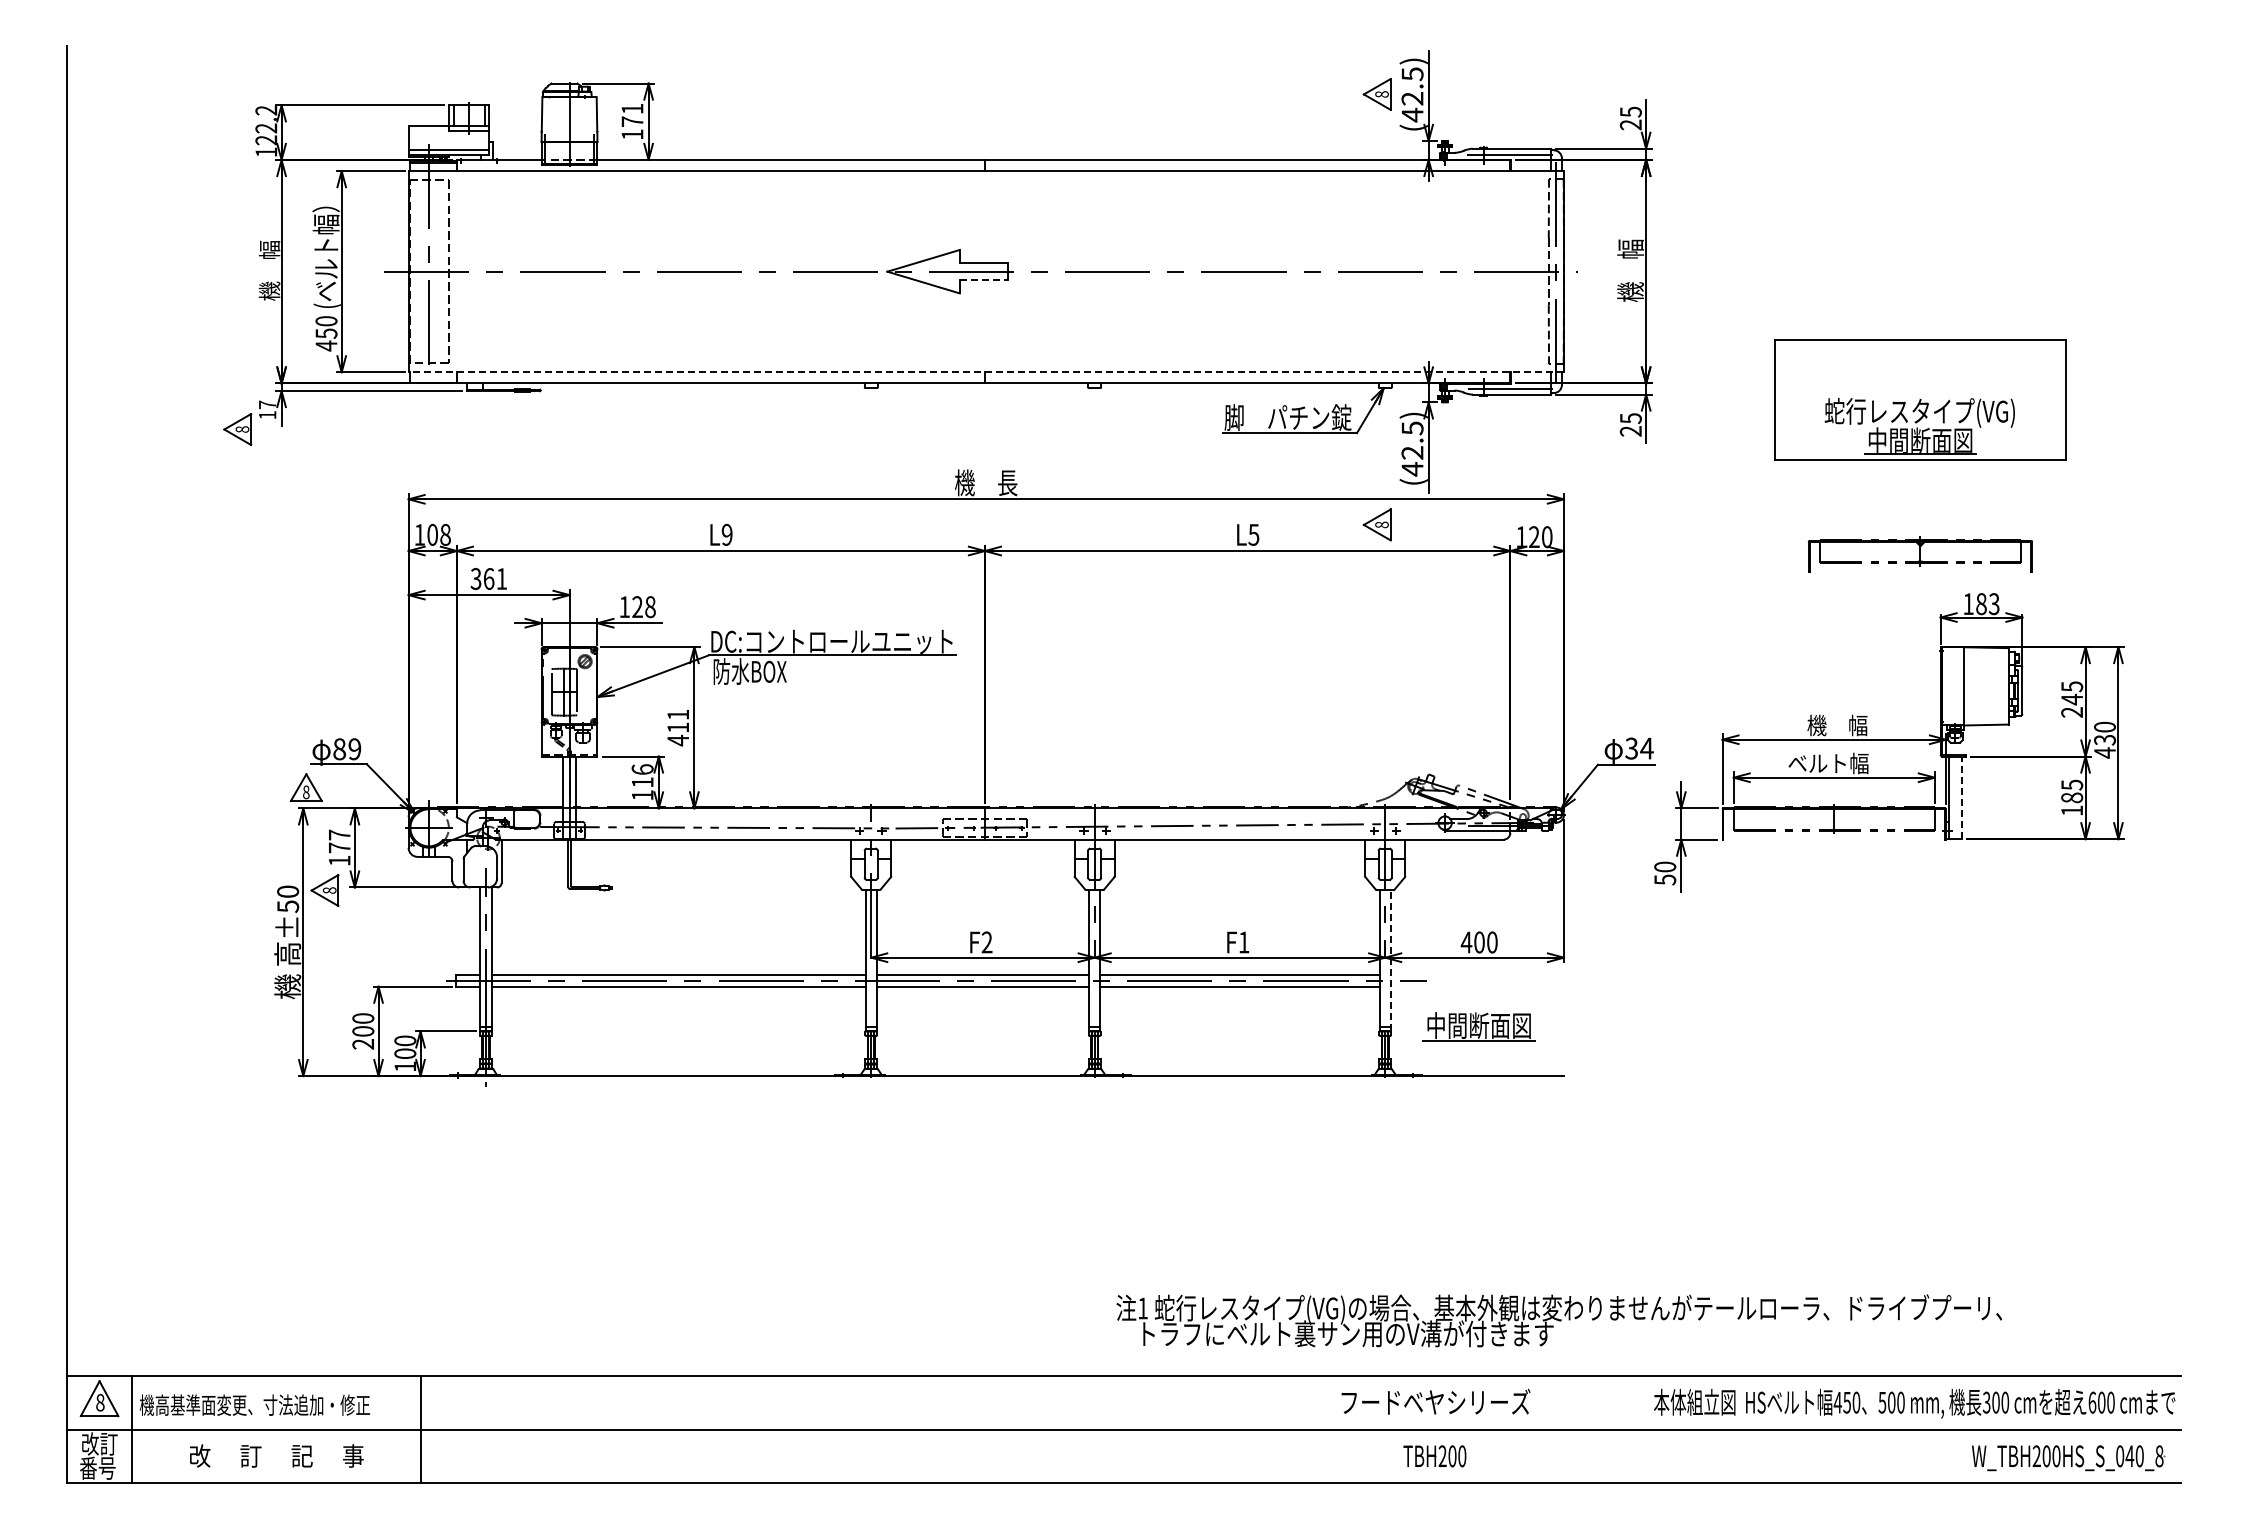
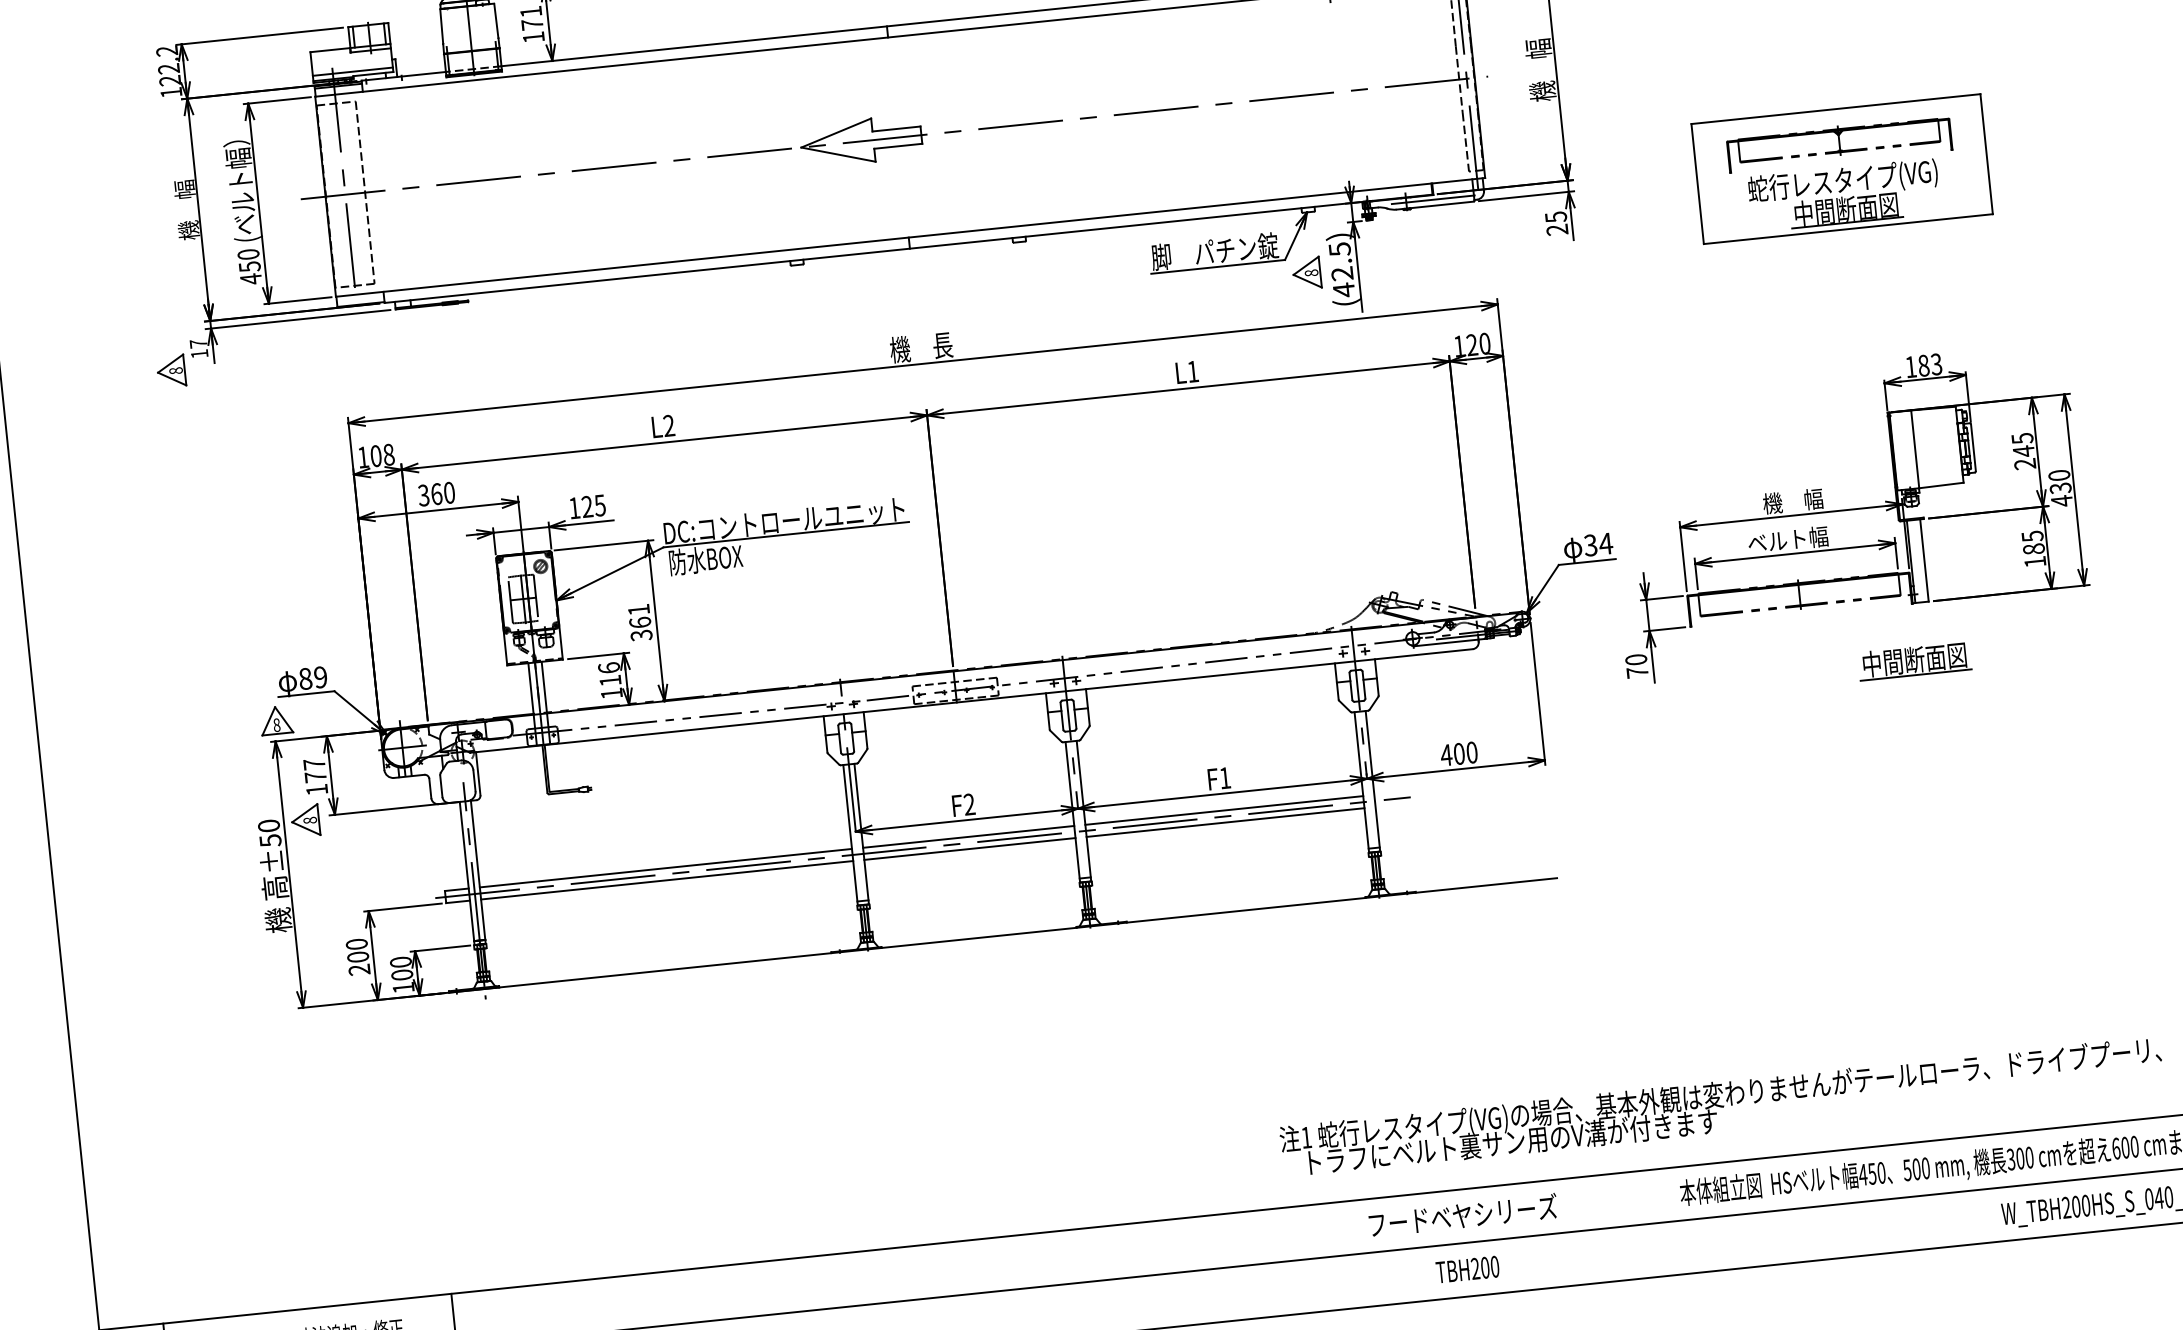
line: (984, 280) -> (898, 146), dashed -> solid
line: (986, 372) -> (910, 237), dashed -> solid
part: (1376, 524) -> (1306, 273), moved
text: (726, 534) -> (668, 425), L9 -> L2
text: (1253, 534) -> (1192, 371), L5 -> L1
part: (1919, 554) -> (1838, 143), moved
text: (501, 578) -> (449, 492), 361 -> 360
text: (650, 607) -> (600, 505), 128 -> 125
text: (678, 734) -> (641, 629), 411 -> 361
line: (1962, 797) -> (1924, 560), dashed -> solid
text: (1665, 879) -> (1637, 672), 50 -> 70
line: (1390, 960) -> (1372, 781), dashed -> solid
part: (1478, 1026) -> (1914, 660), moved
text: (1558, 1320) -> (1720, 1106), moved

